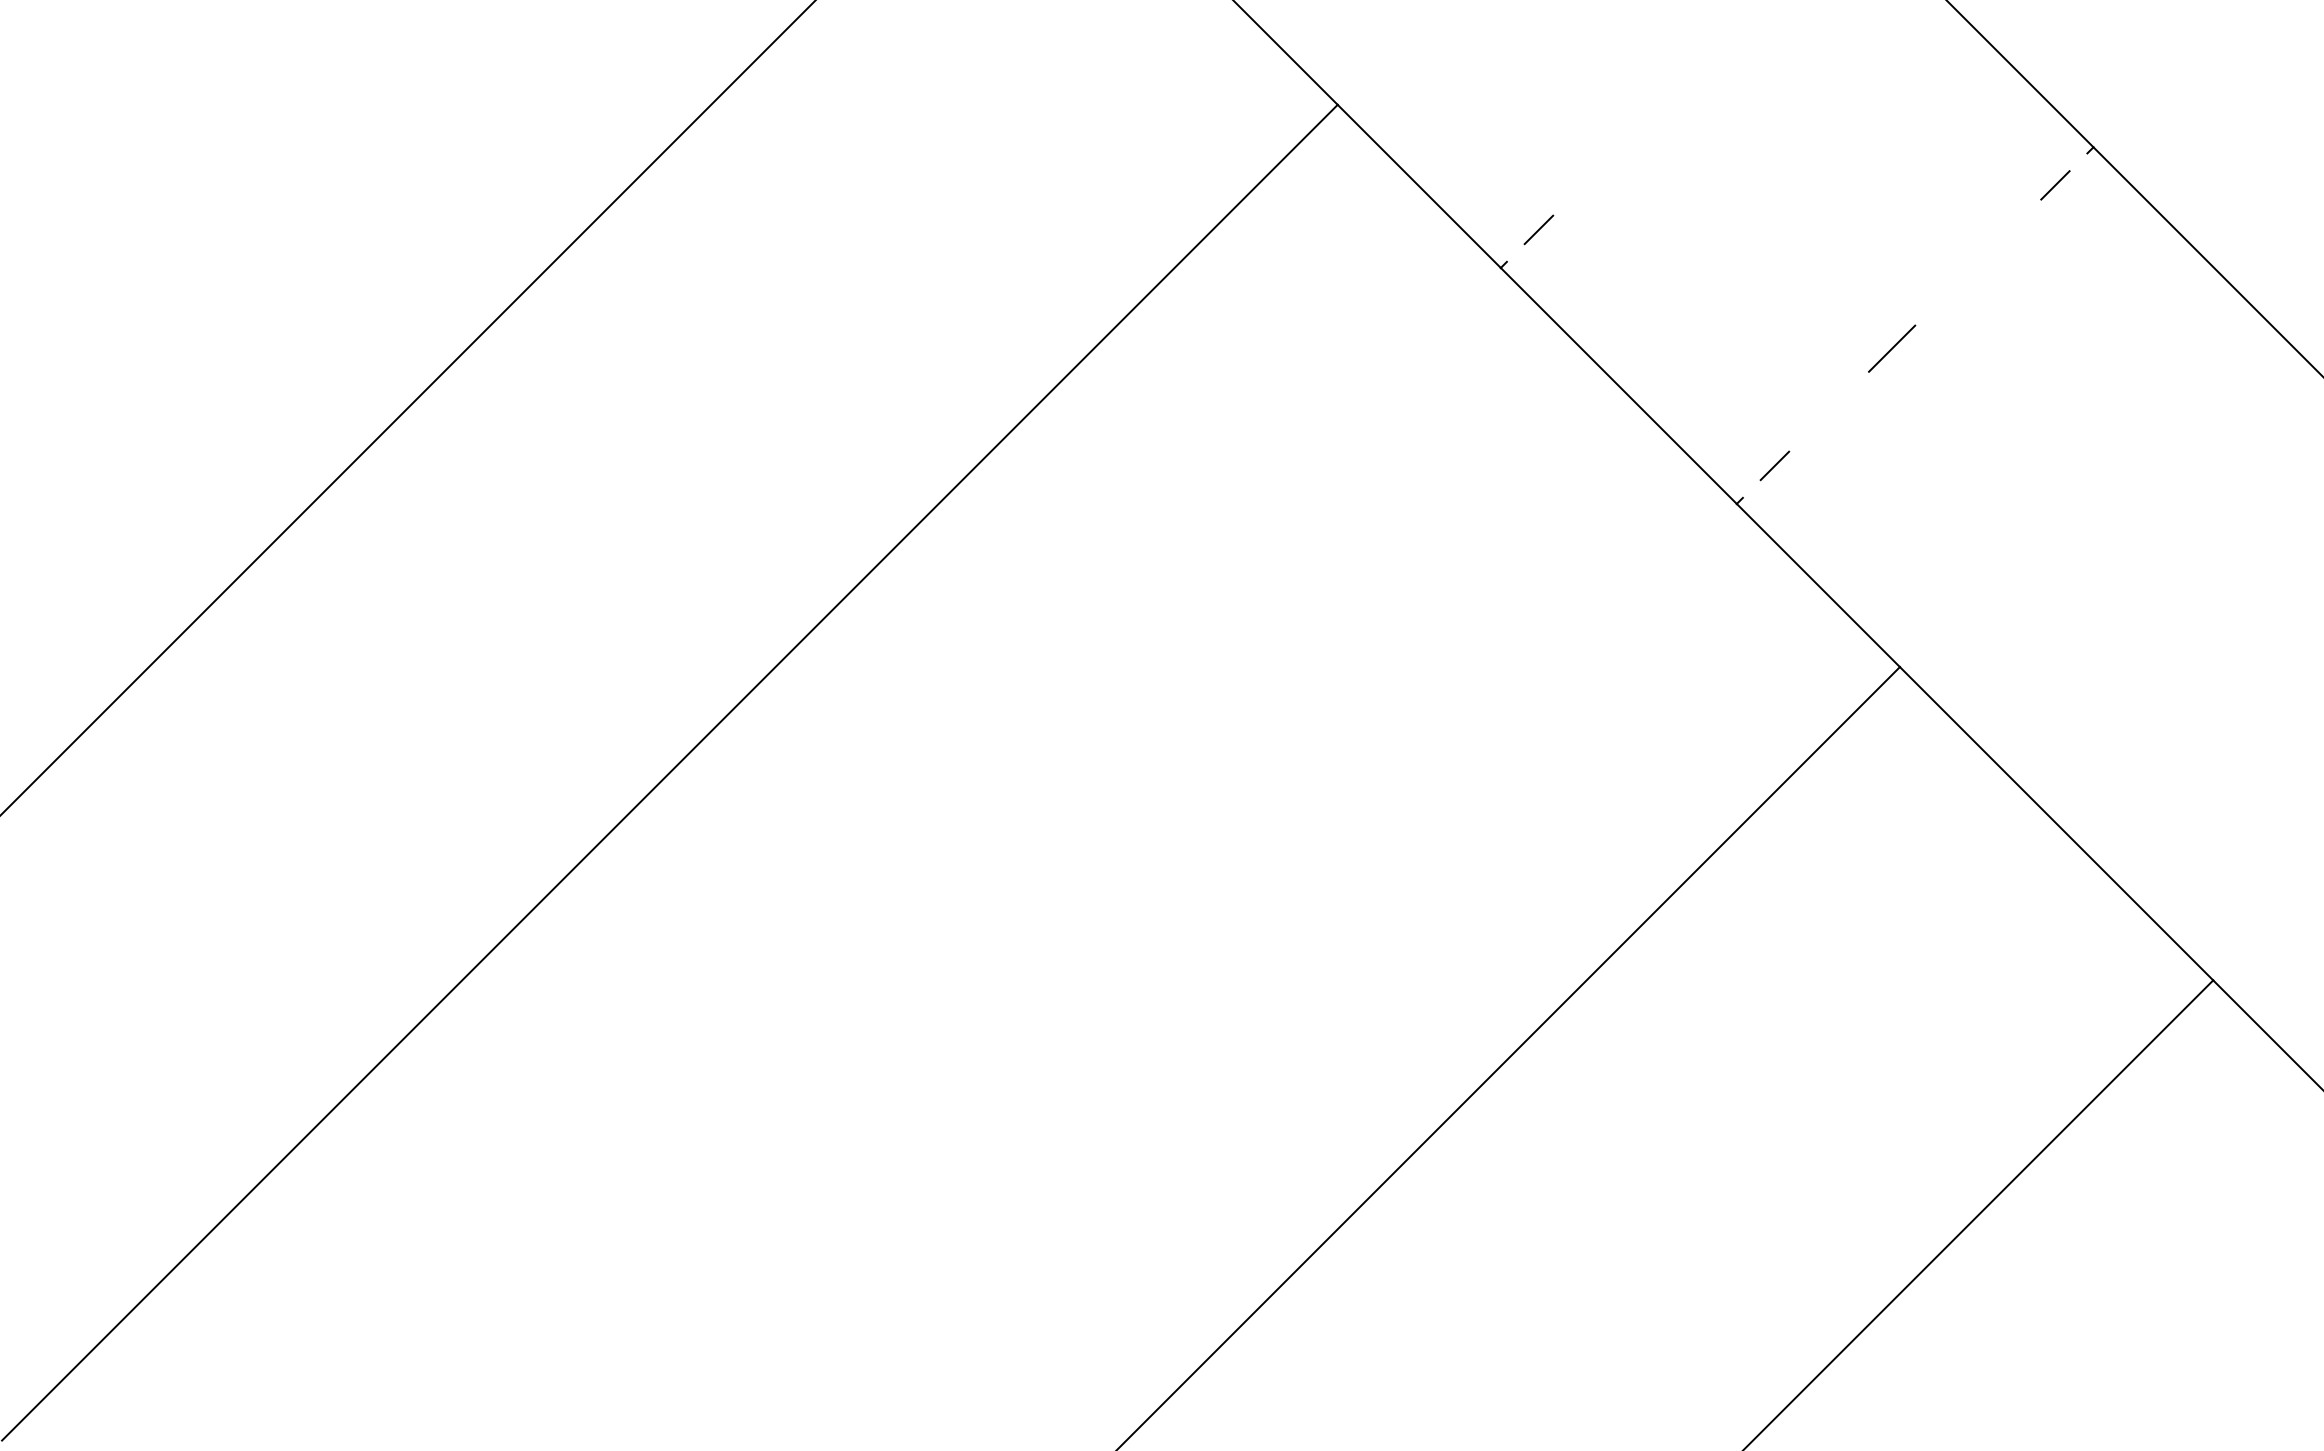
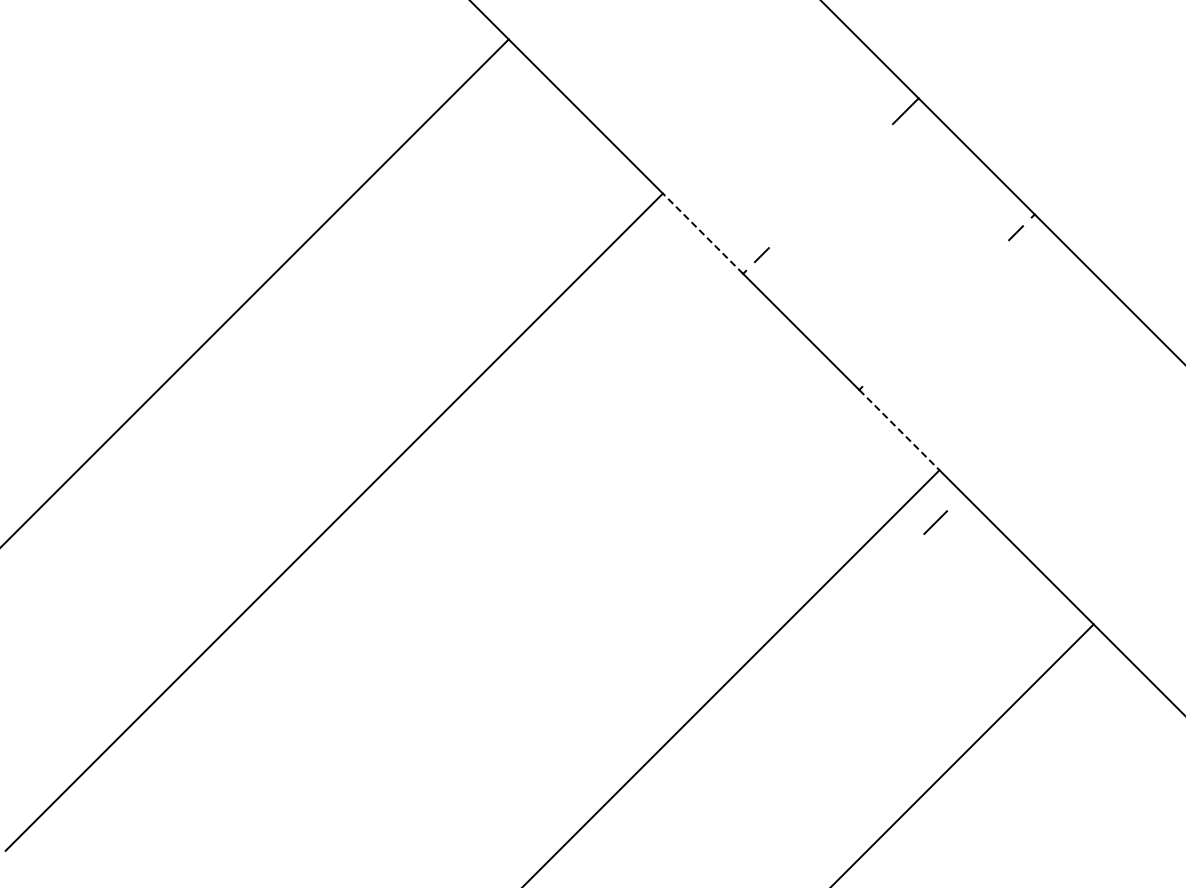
line: (1420, 185) -> (703, 233), solid -> dashed
line: (1891, 348) -> (935, 522), moved
line: (1773, 466) -> (877, 371), removed
line: (1818, 586) -> (899, 430), solid -> dashed

